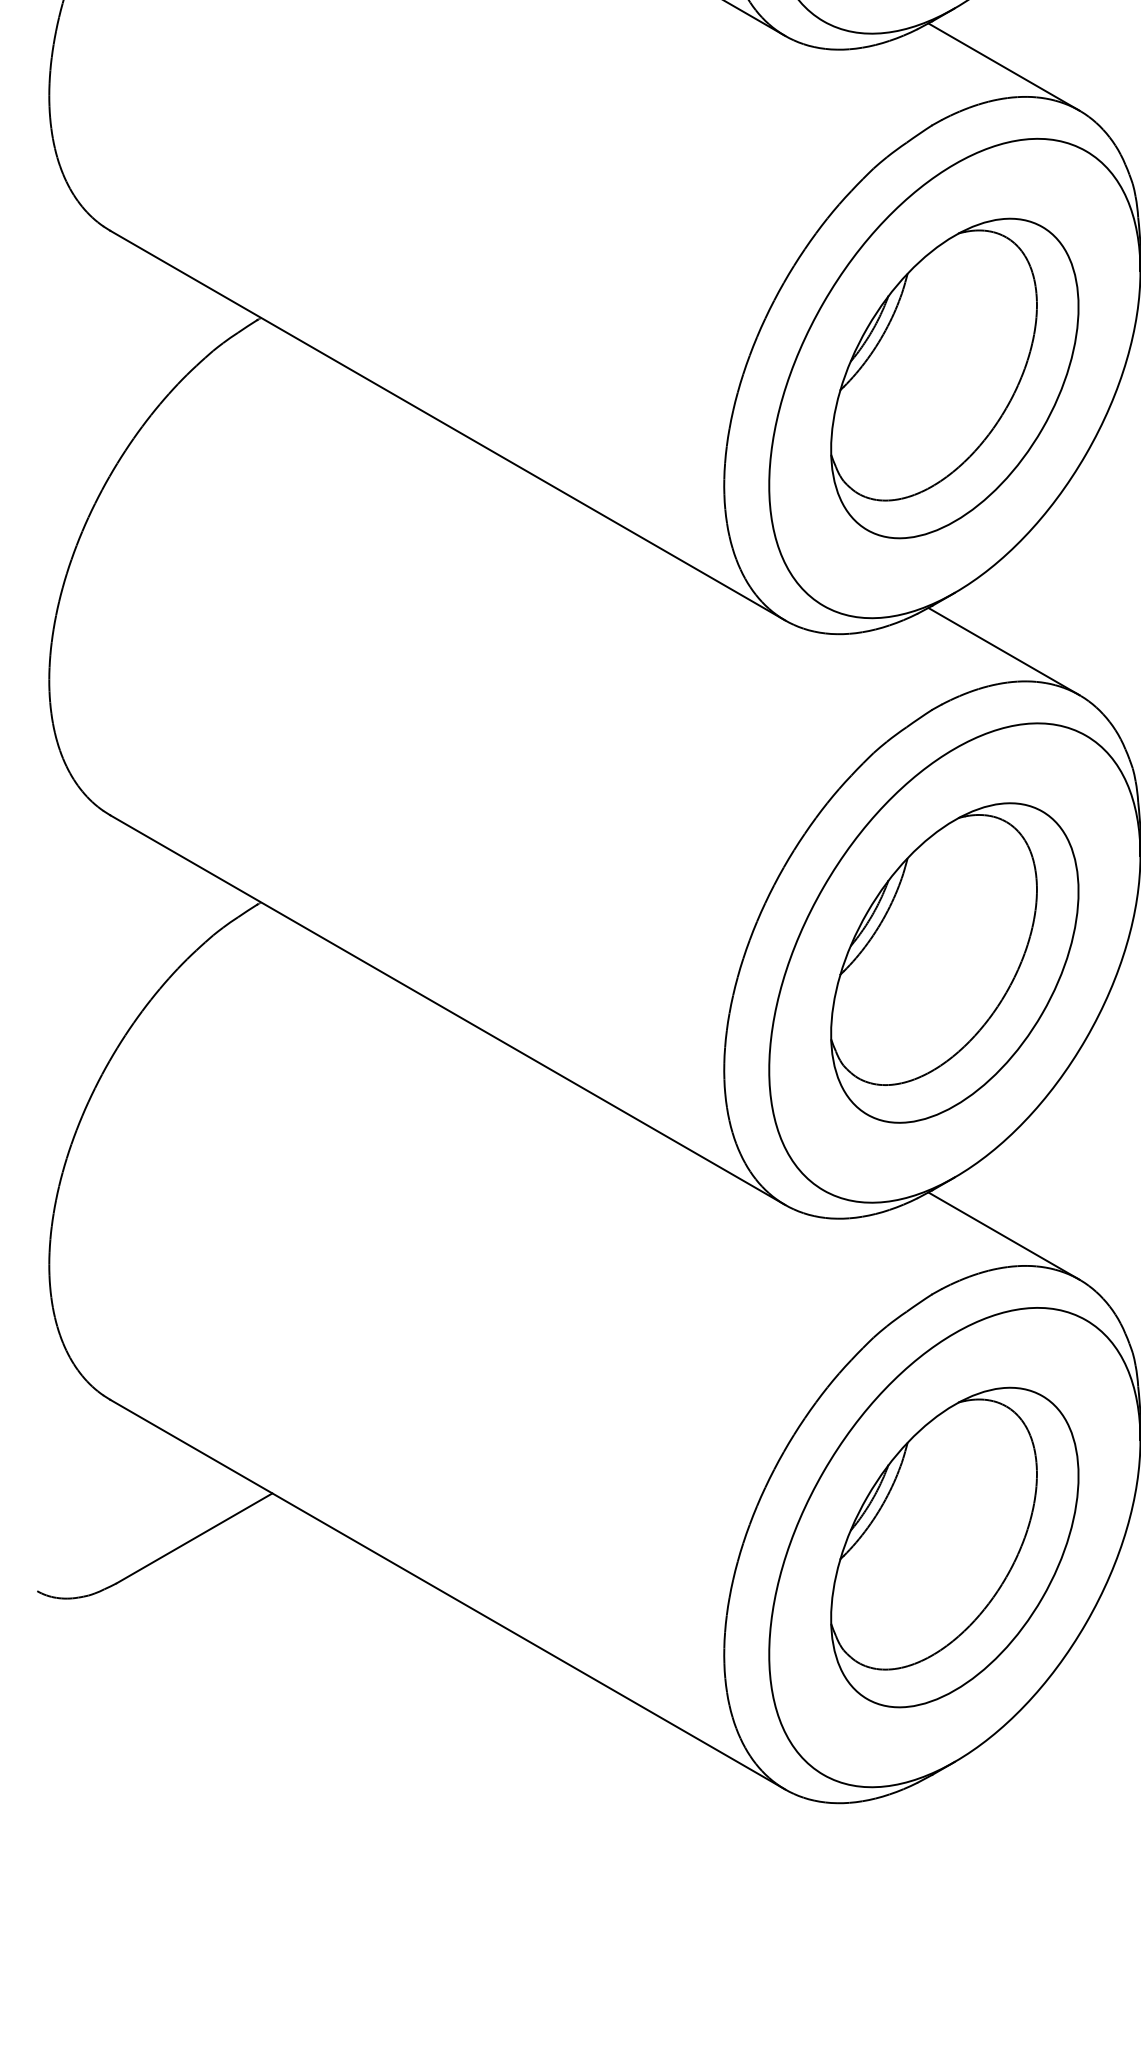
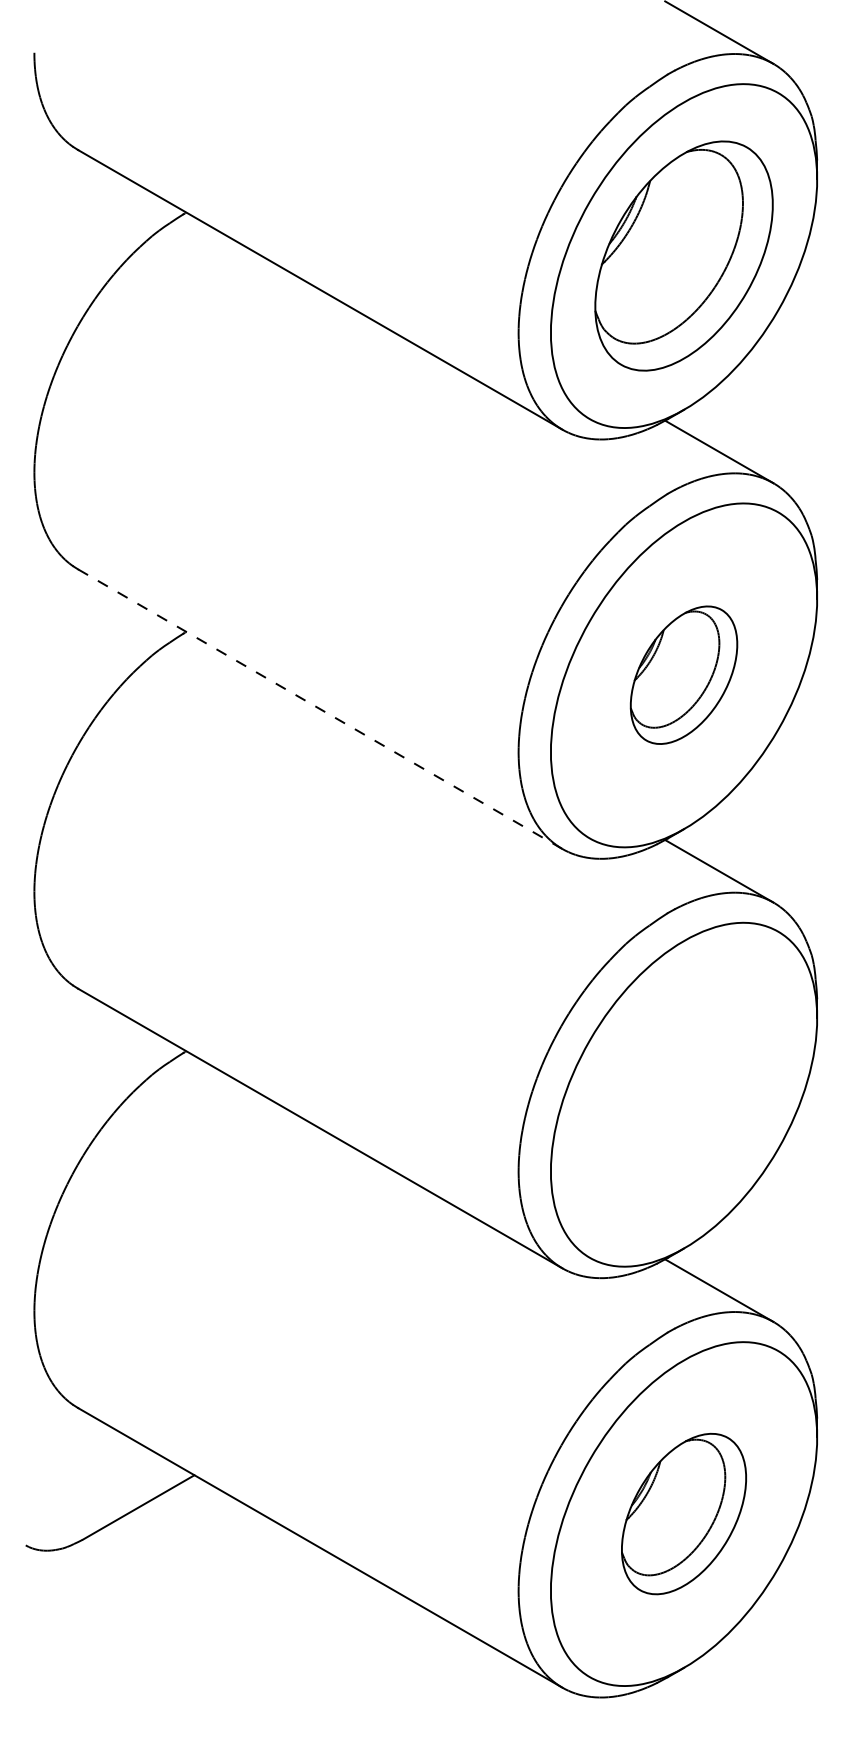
part: (954, 377) -> (683, 674), size x0.6
line: (448, 426) -> (320, 709), solid -> dashed
part: (954, 962) -> (683, 1094), removed
part: (954, 1546) -> (683, 1513), size x0.7

